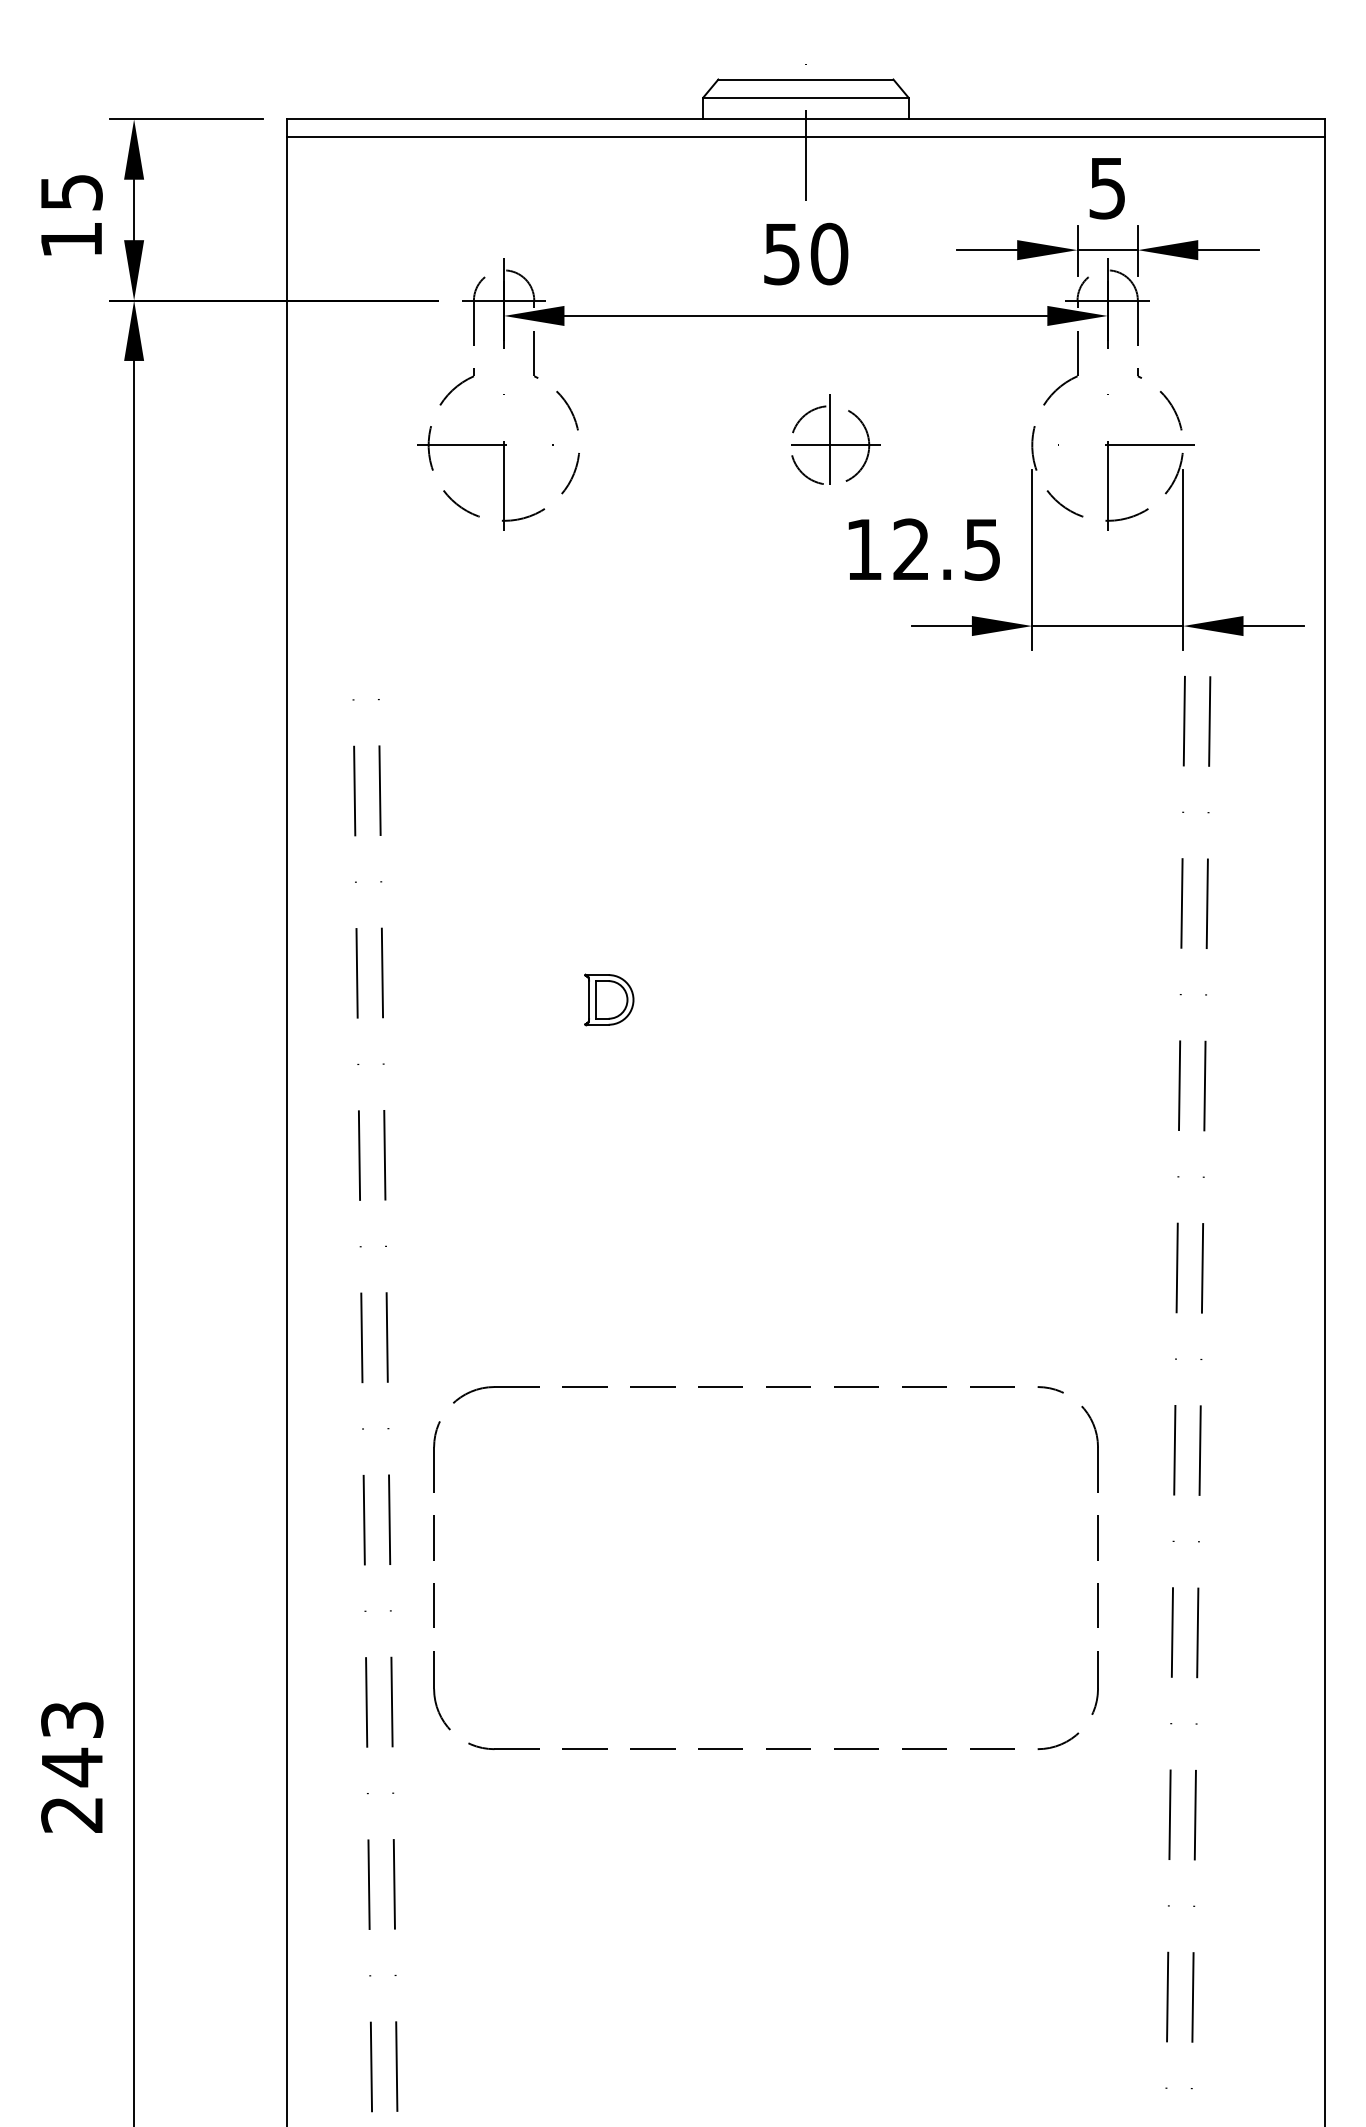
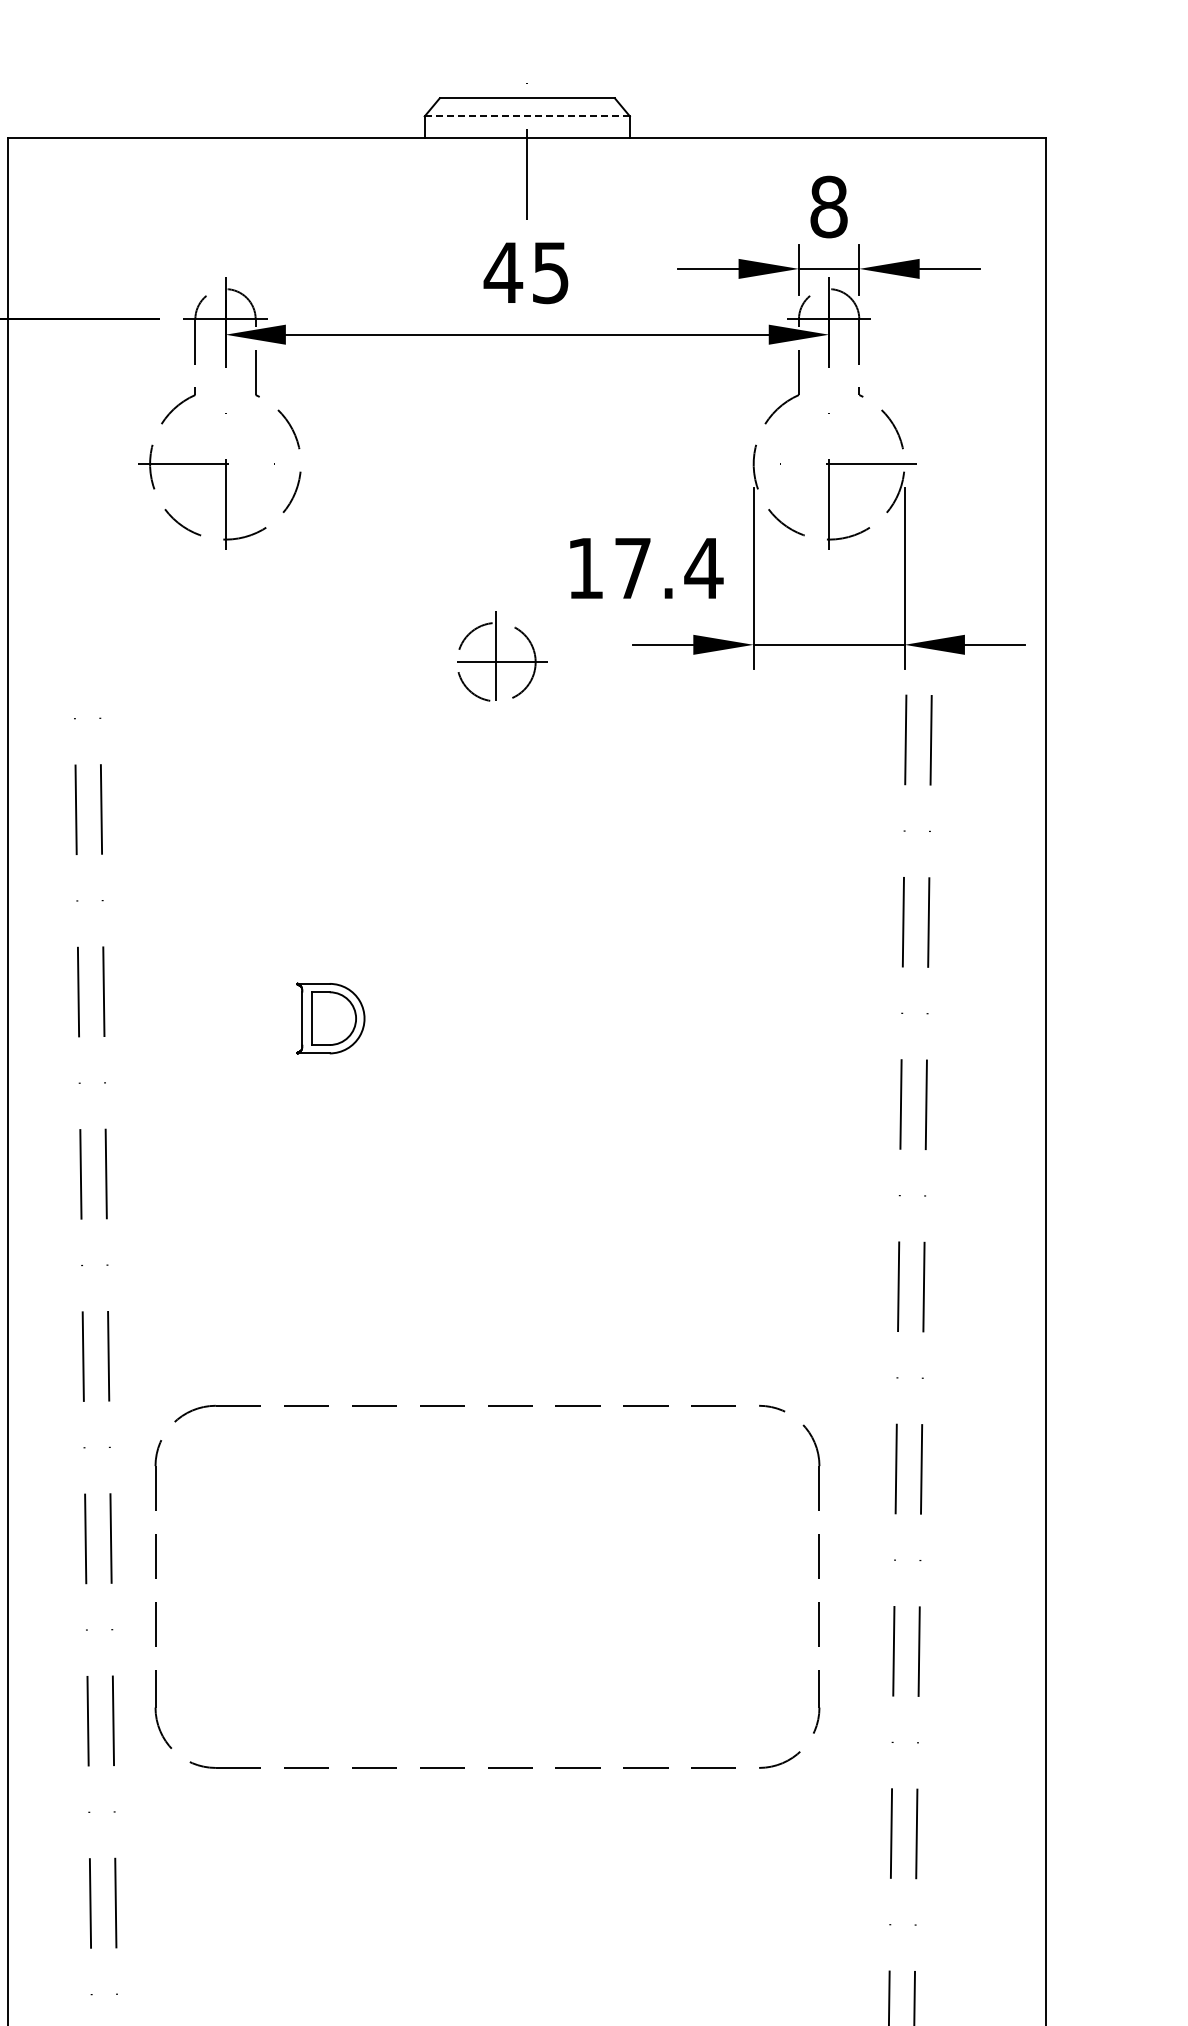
line: (805, 97) -> (526, 116), solid -> dashed
line: (805, 137) -> (526, 156), removed
text: (1107, 188) -> (828, 207), 5 -> 8
text: (805, 253) -> (526, 272), 50 -> 45
part: (835, 439) -> (501, 656), moved
text: (947, 549) -> (668, 568), 12.5 -> 17.4
part: (609, 999) -> (330, 1018), size x1.4

